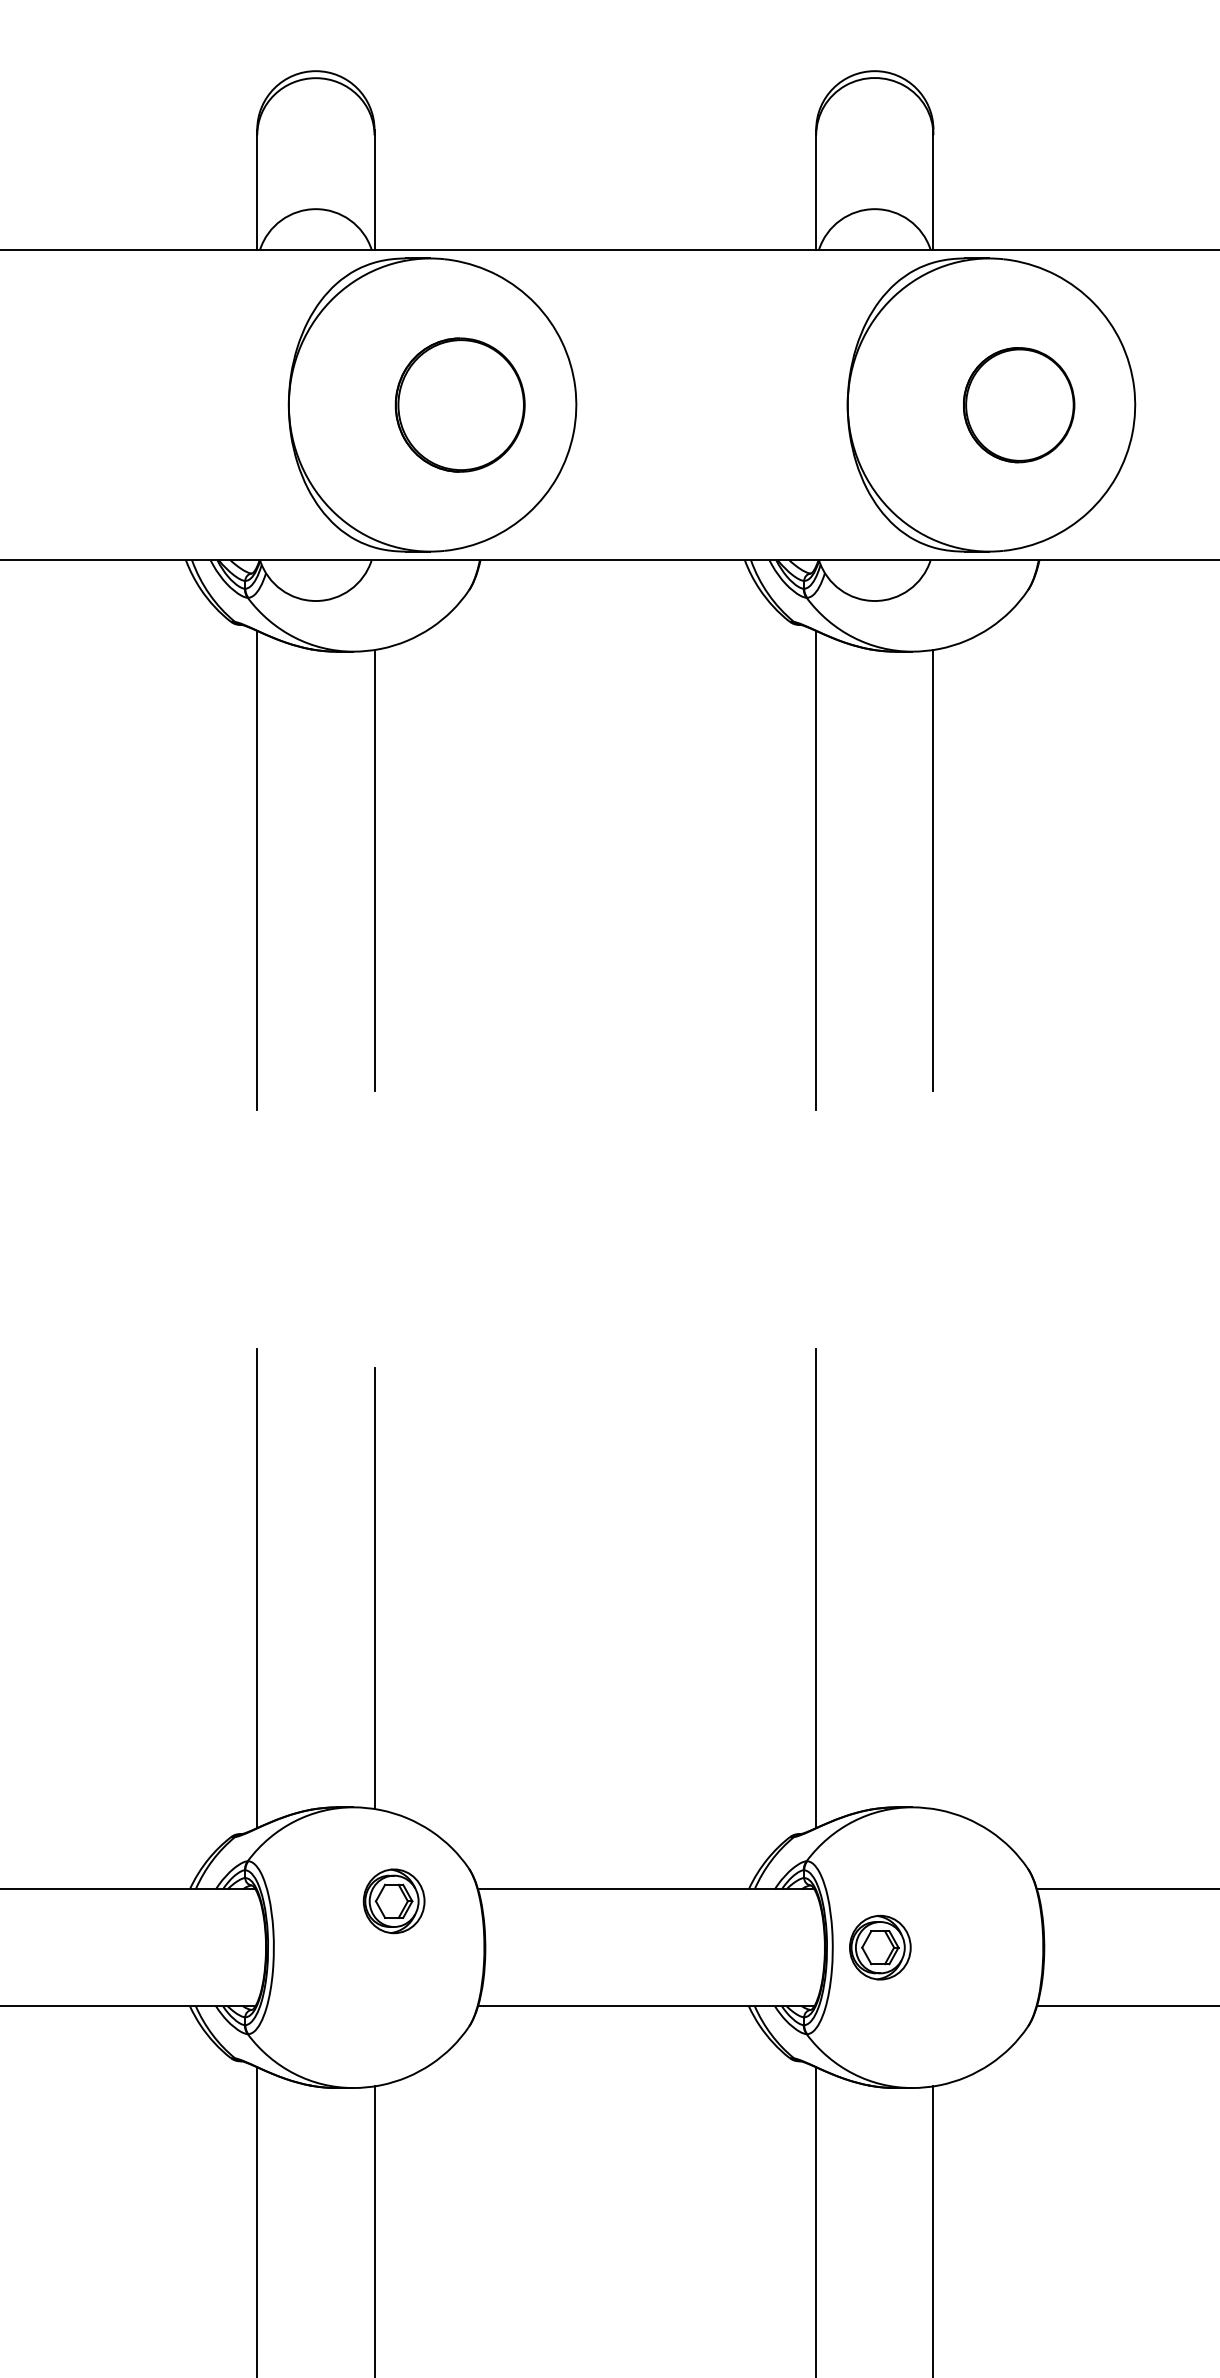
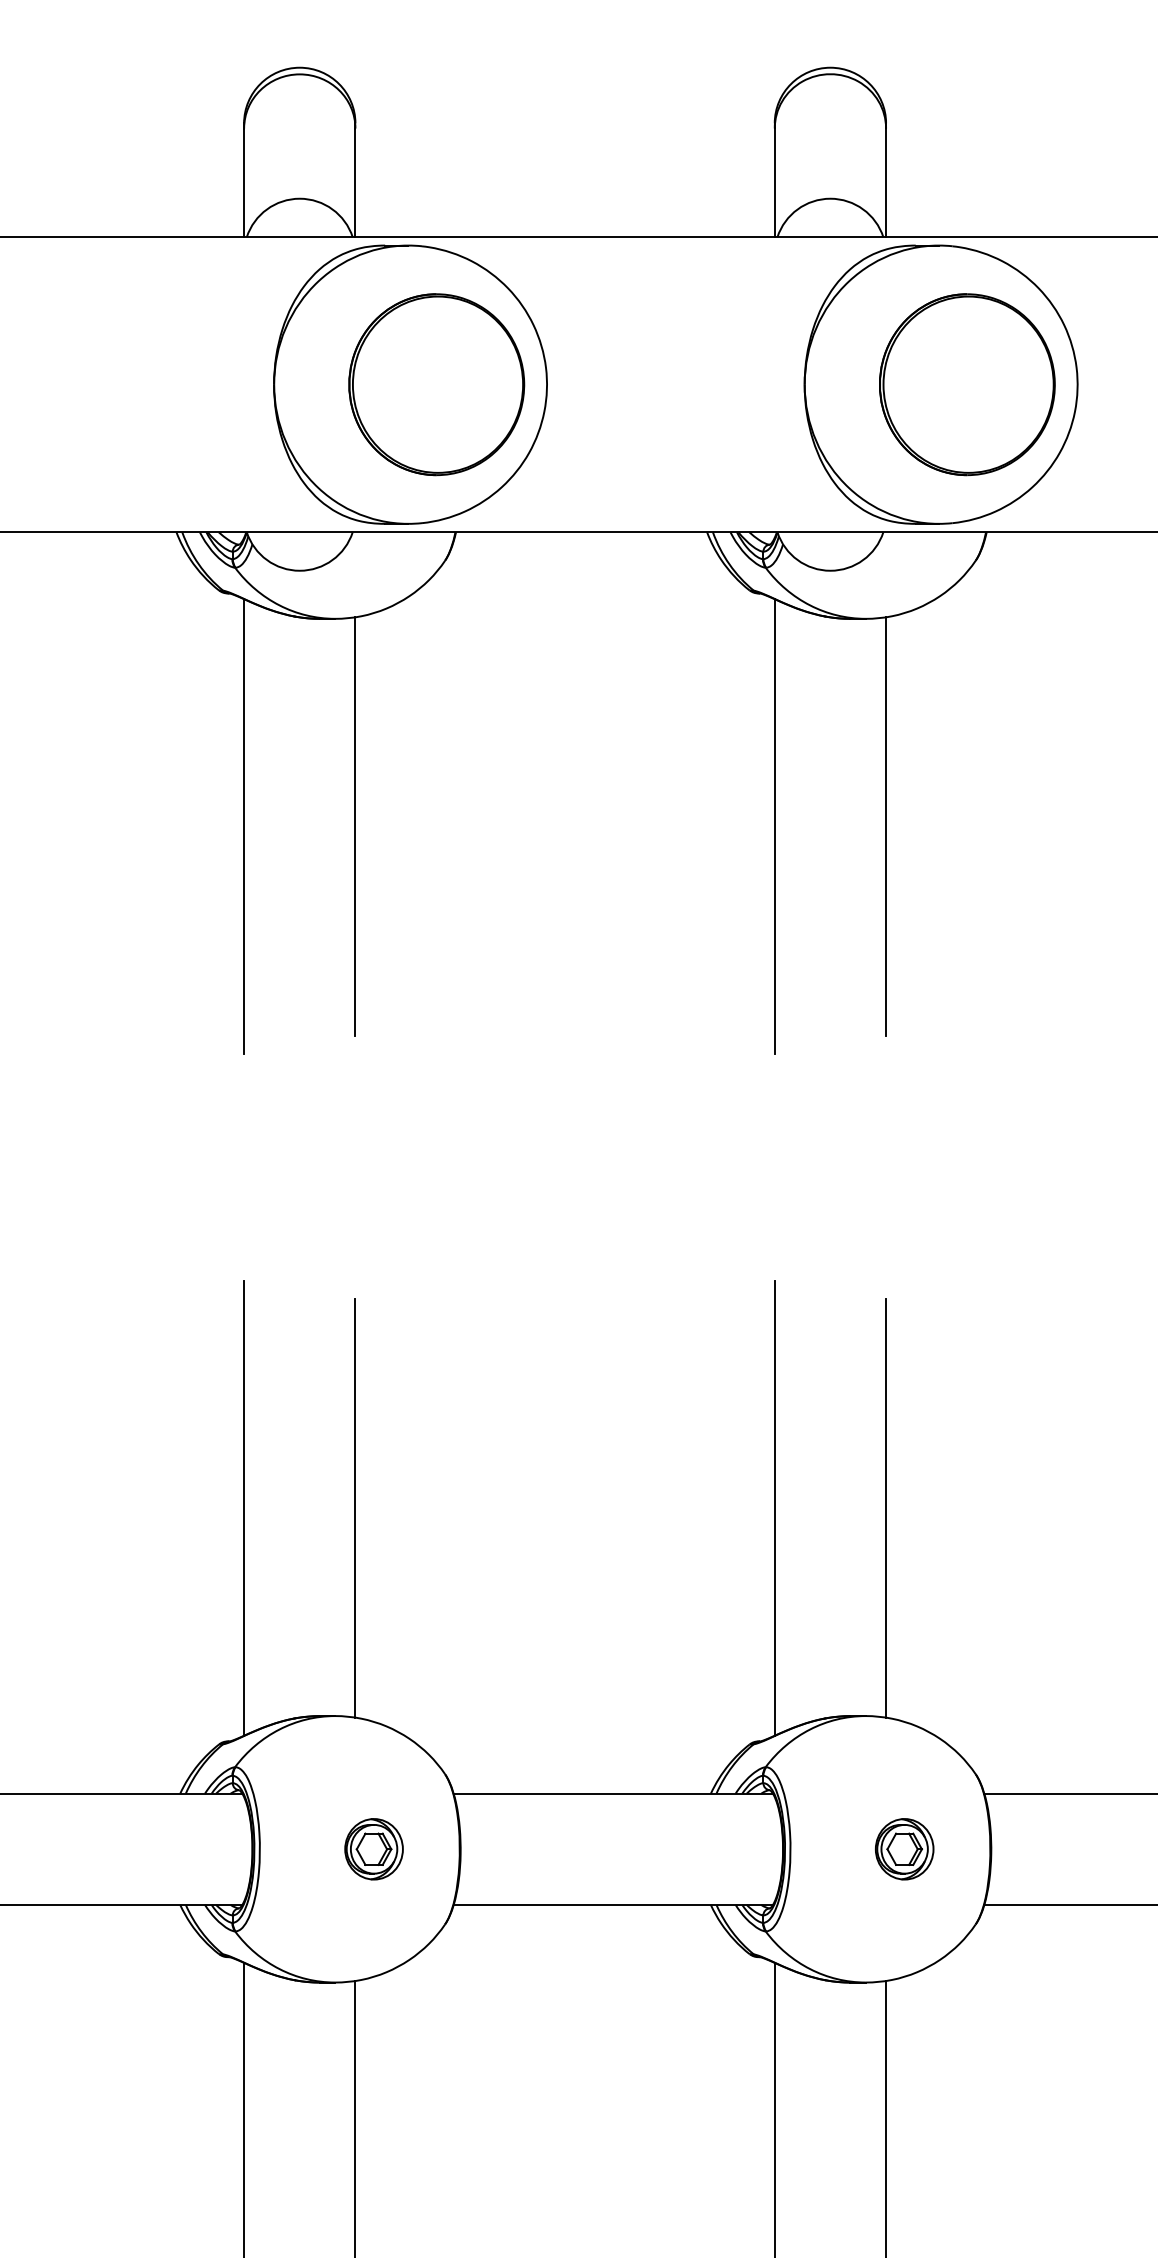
part: (459, 404) -> (436, 384), size x1.43
part: (1019, 404) -> (967, 384), size x1.67
line: (933, 1588) -> (886, 1508), added
part: (393, 1901) -> (373, 1849), moved
part: (880, 1947) -> (904, 1849), moved

